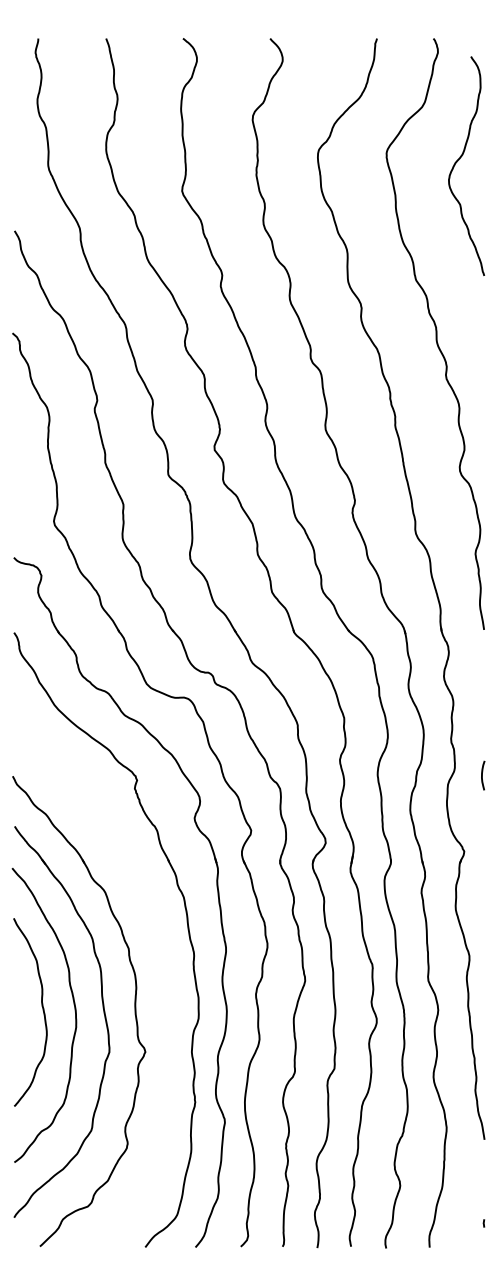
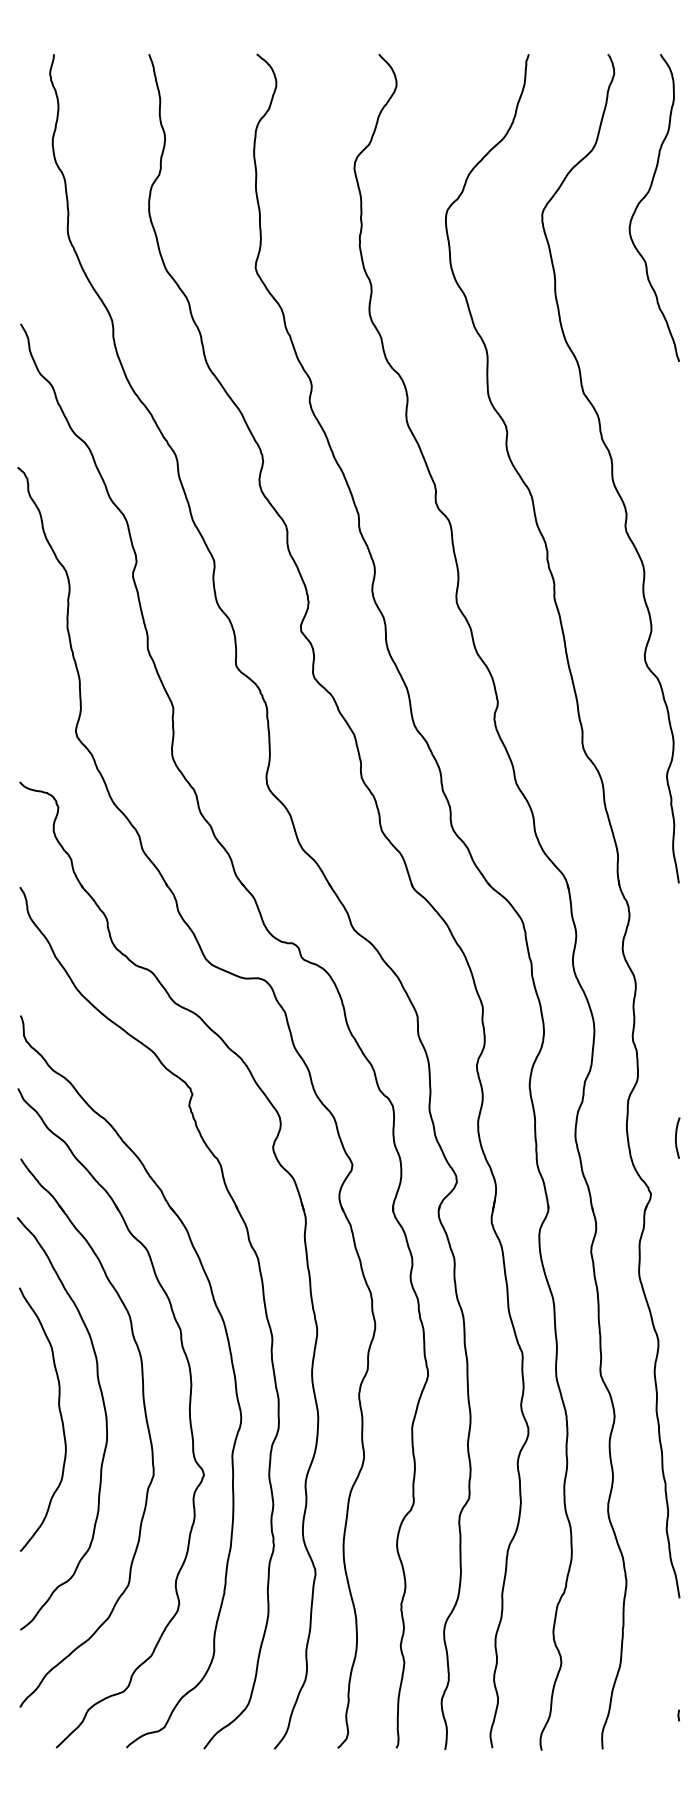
curve: (458, 161) -> (643, 201), moved
curve: (482, 775) -> (676, 1137), moved
part: (164, 973) -> (230, 1365), added

